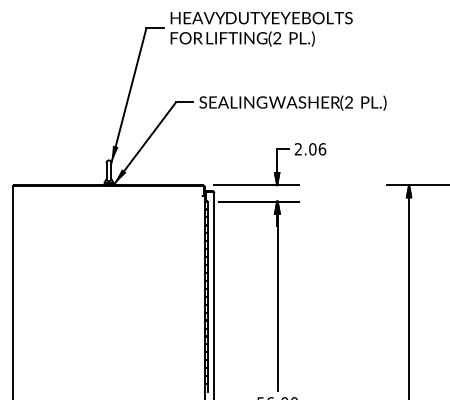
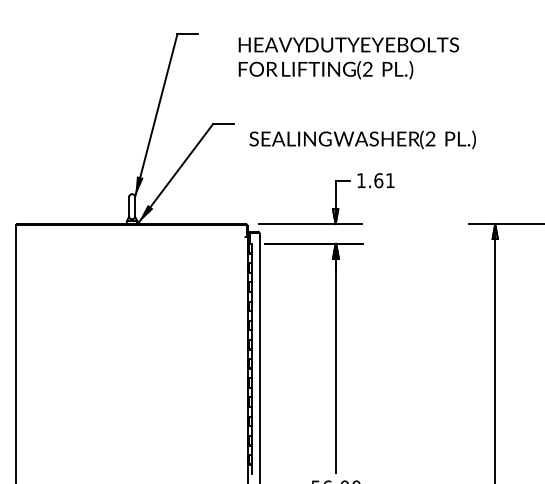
text: (261, 29) -> (348, 58), moved
text: (292, 102) -> (362, 139), moved
text: (310, 149) -> (375, 180), 2.06 -> 1.61

